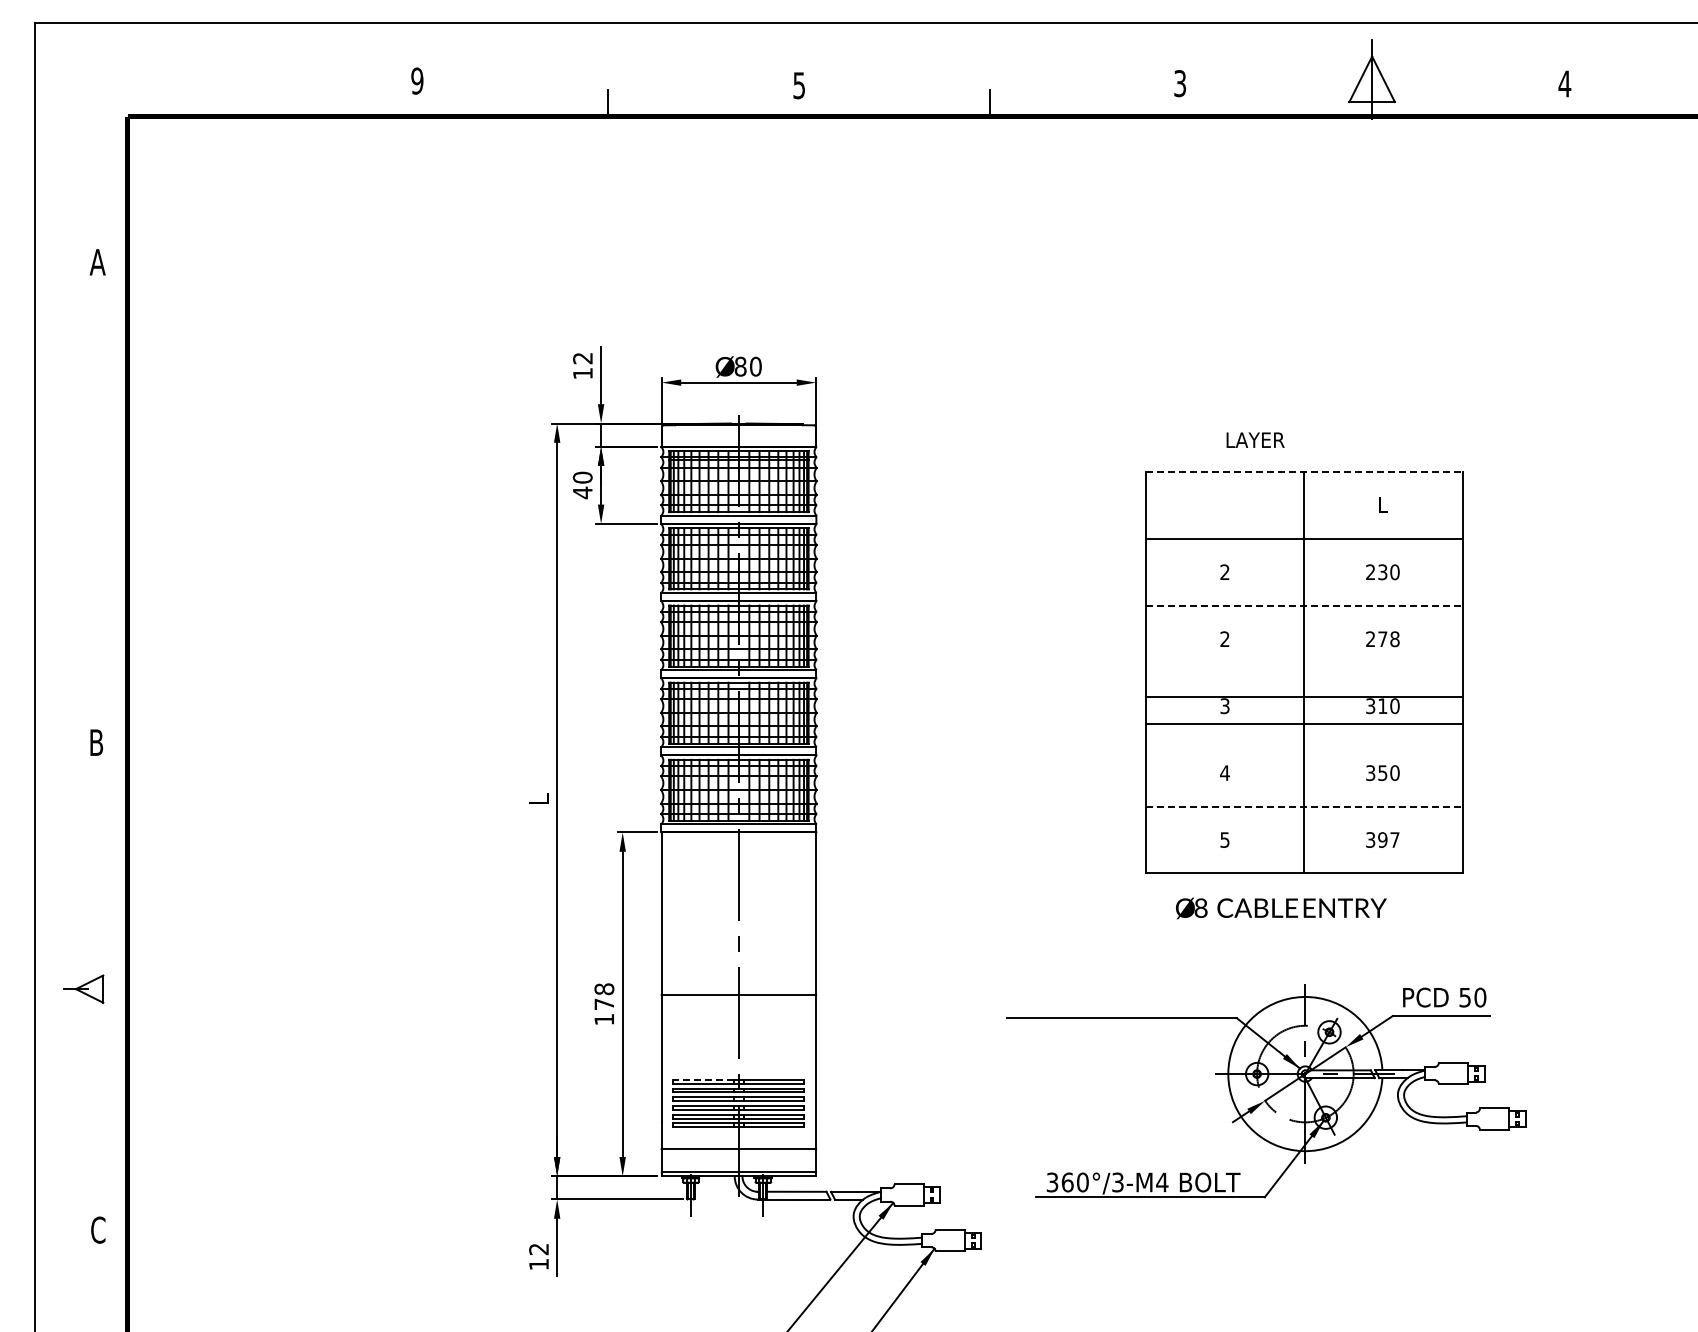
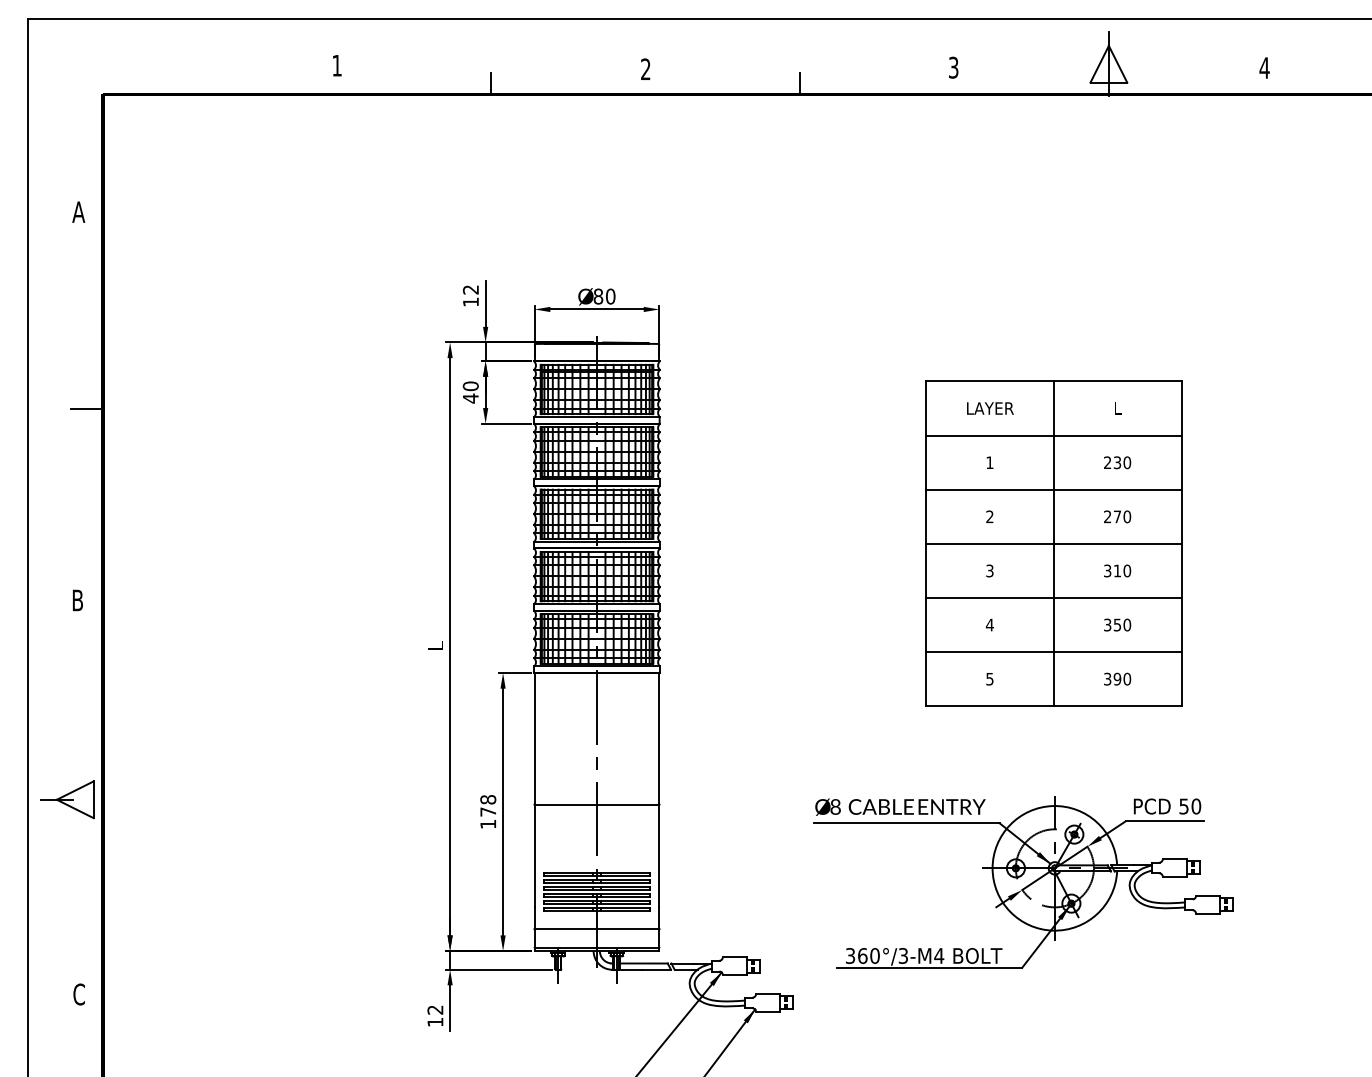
text: (417, 80) -> (337, 65), 9 -> 1
text: (798, 85) -> (645, 69), 5 -> 2
text: (1255, 439) -> (990, 407), moved
line: (1305, 471) -> (1054, 381), dashed -> solid
line: (107, 506) -> (86, 409), added
text: (1224, 571) -> (989, 462), 2 -> 1
line: (1303, 605) -> (1053, 489), dashed -> solid
text: (1394, 638) -> (1126, 516), 278 -> 270
line: (1303, 696) -> (1053, 597), moved
line: (1303, 723) -> (1053, 543), moved
line: (1303, 806) -> (1053, 652), dashed -> solid
text: (1394, 839) -> (1126, 678), 397 -> 390
text: (1281, 908) -> (900, 807), moved
part: (83, 988) -> (67, 799), size x1.67
line: (703, 1079) -> (568, 872), dashed -> solid

